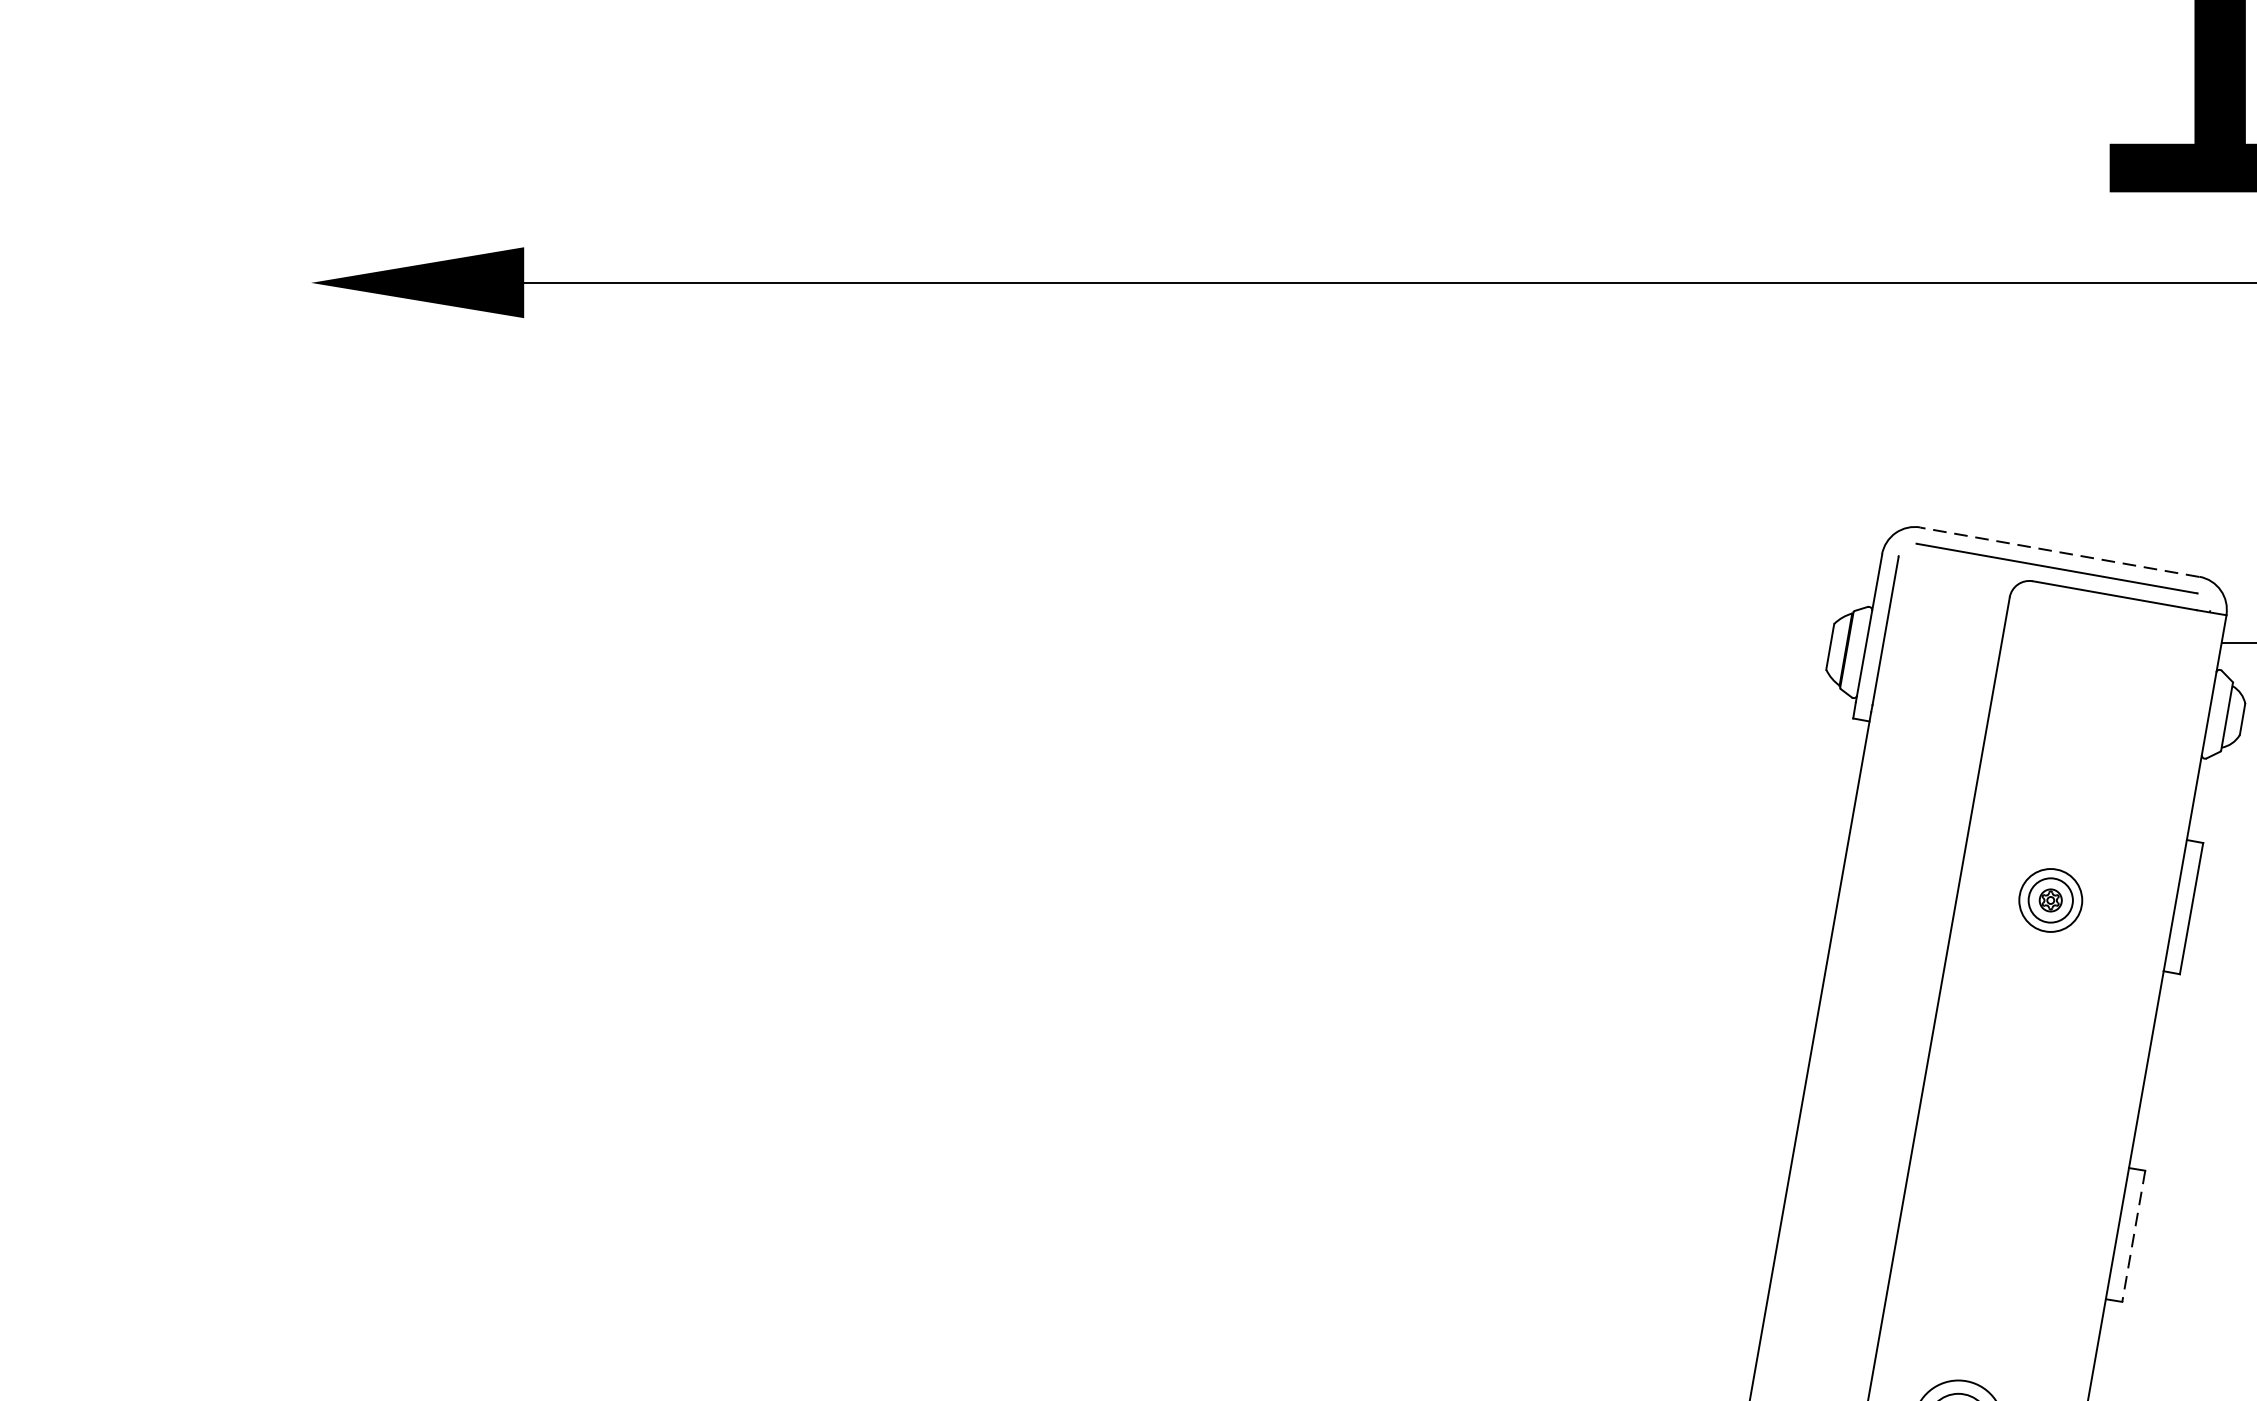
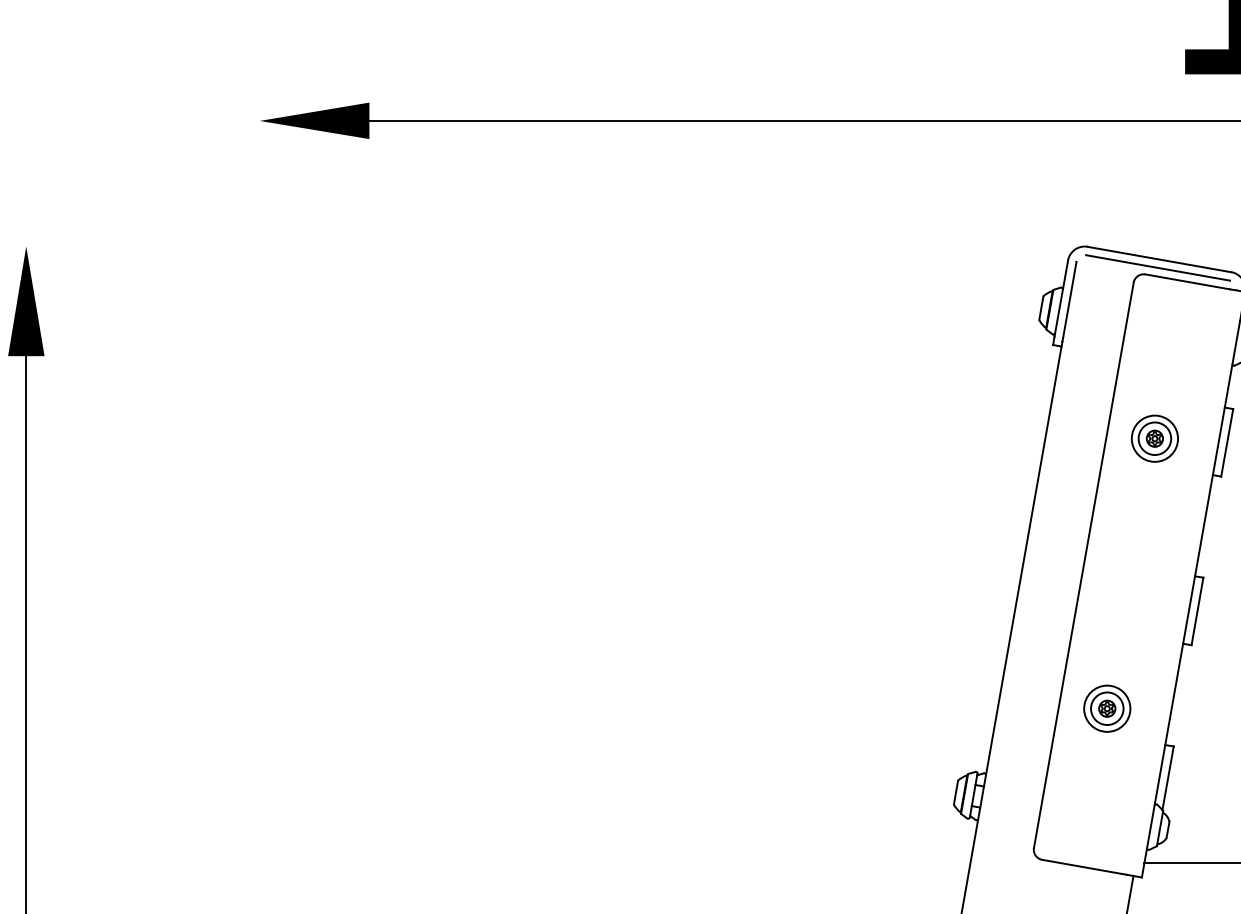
line: (2059, 552) -> (1159, 259), dashed -> solid
part: (2050, 900) -> (1154, 438), size x1.43
line: (2133, 1236) -> (1197, 611), dashed -> solid

